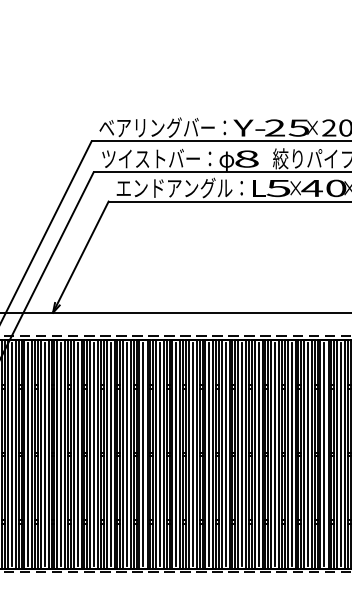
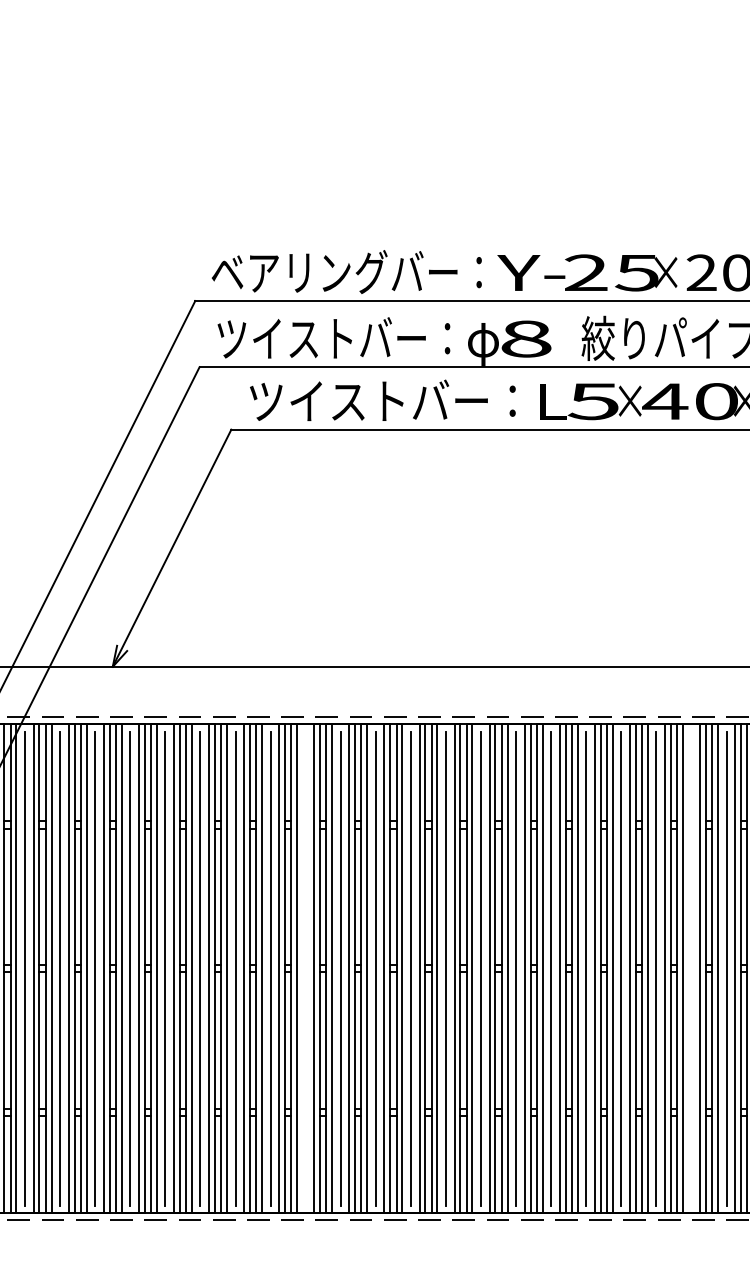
text: (179, 187) -> (382, 399), エンドアングル： -> ツイストバー：
line: (143, 454) -> (305, 968), removed
line: (324, 454) -> (691, 968), removed

